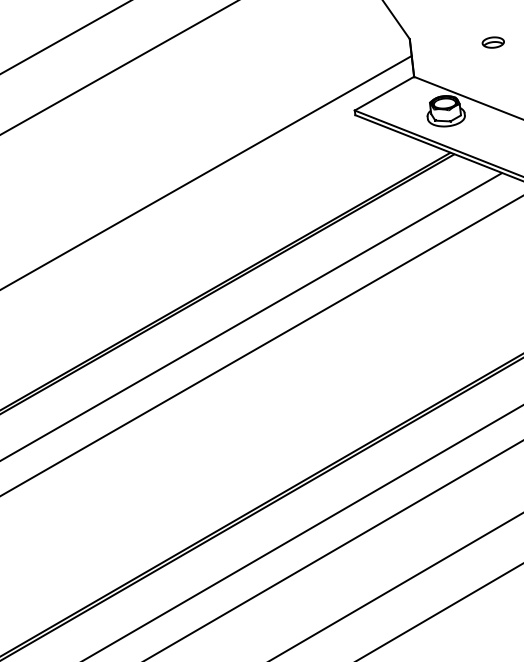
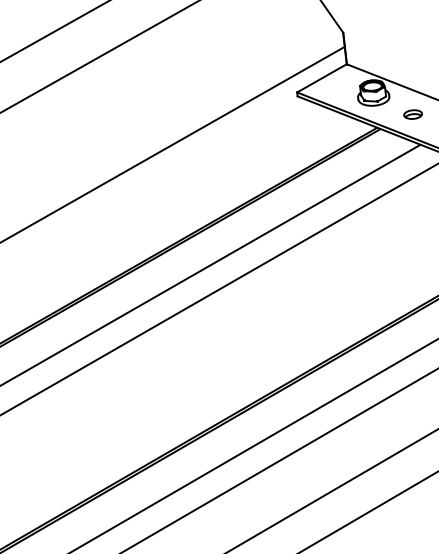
part: (492, 42) -> (412, 114), moved

